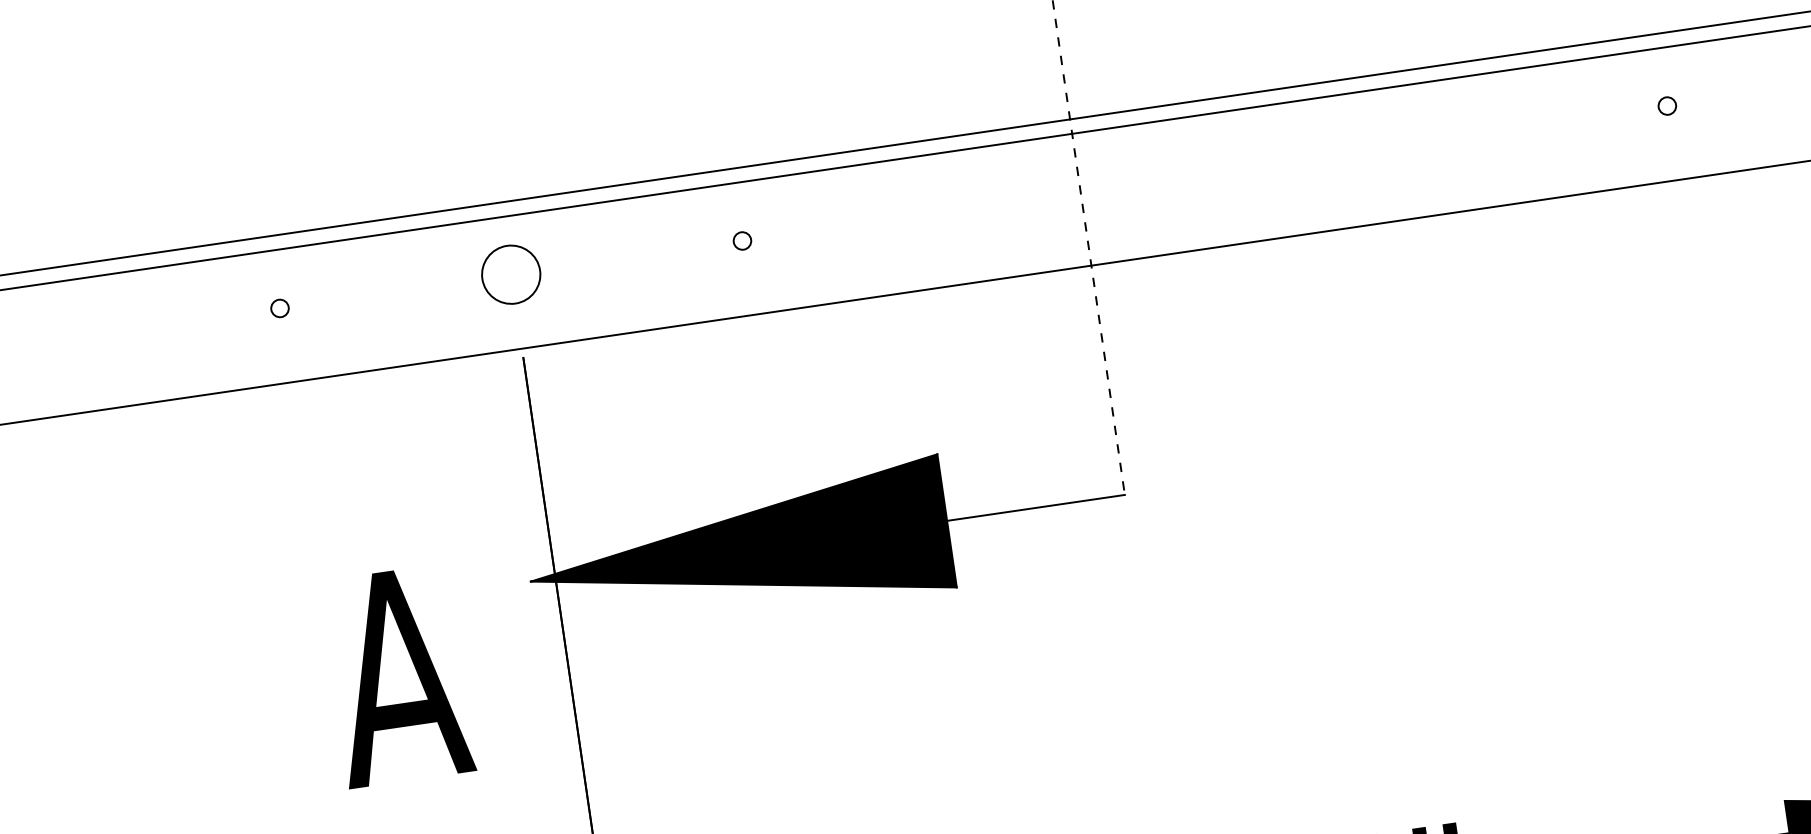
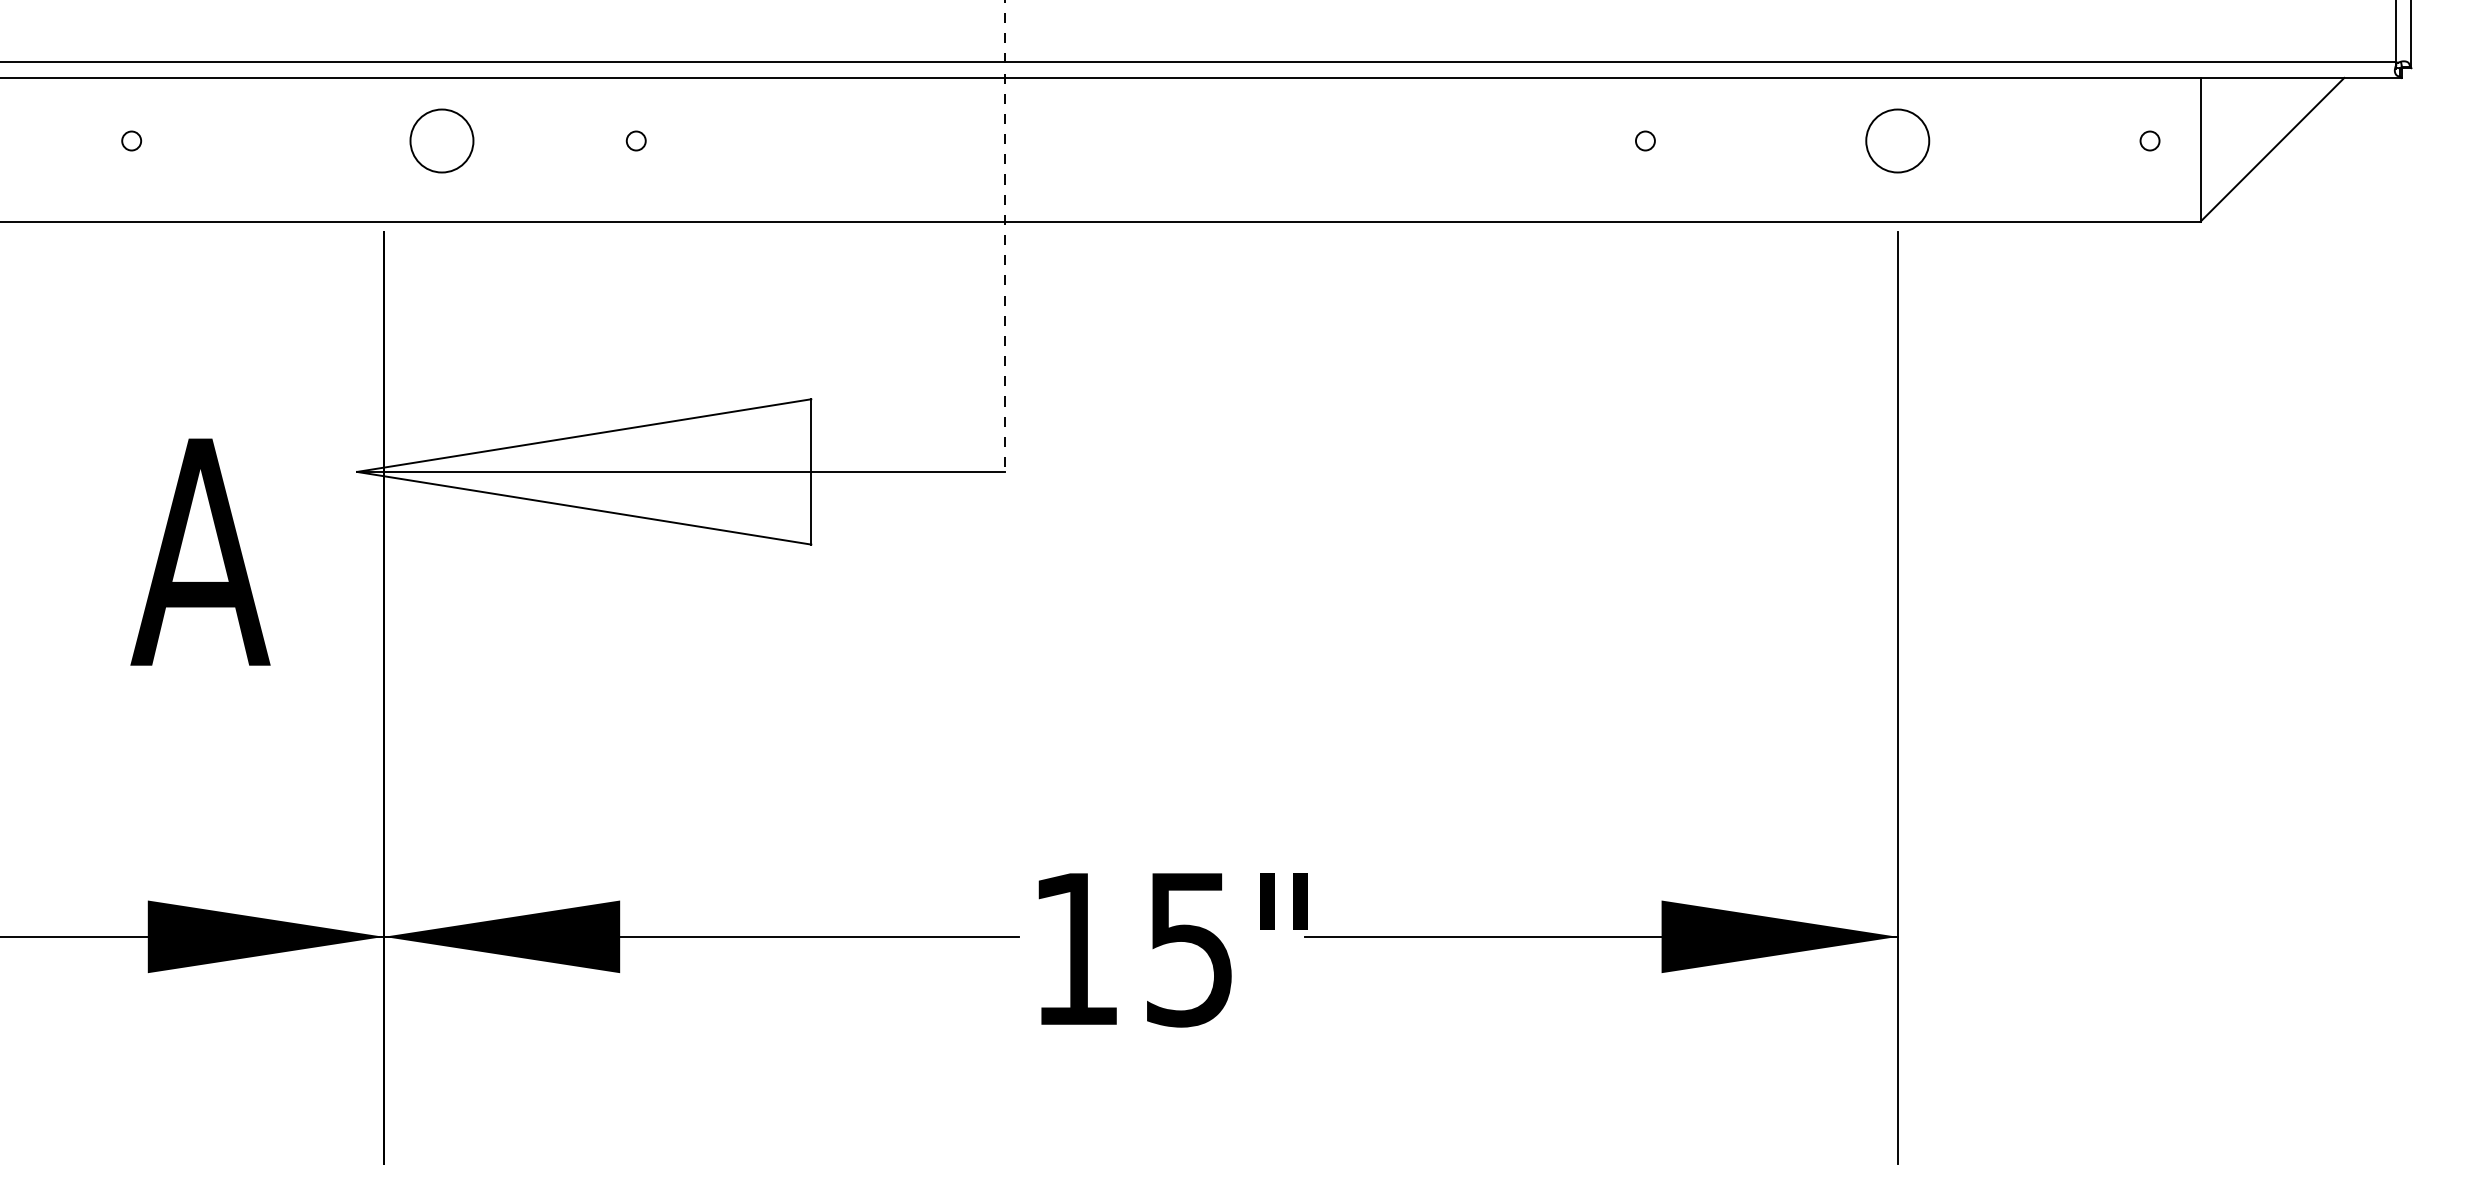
circle: (510, 274) -> (441, 140), moved
fill: (739, 550) -> (584, 471), removed

